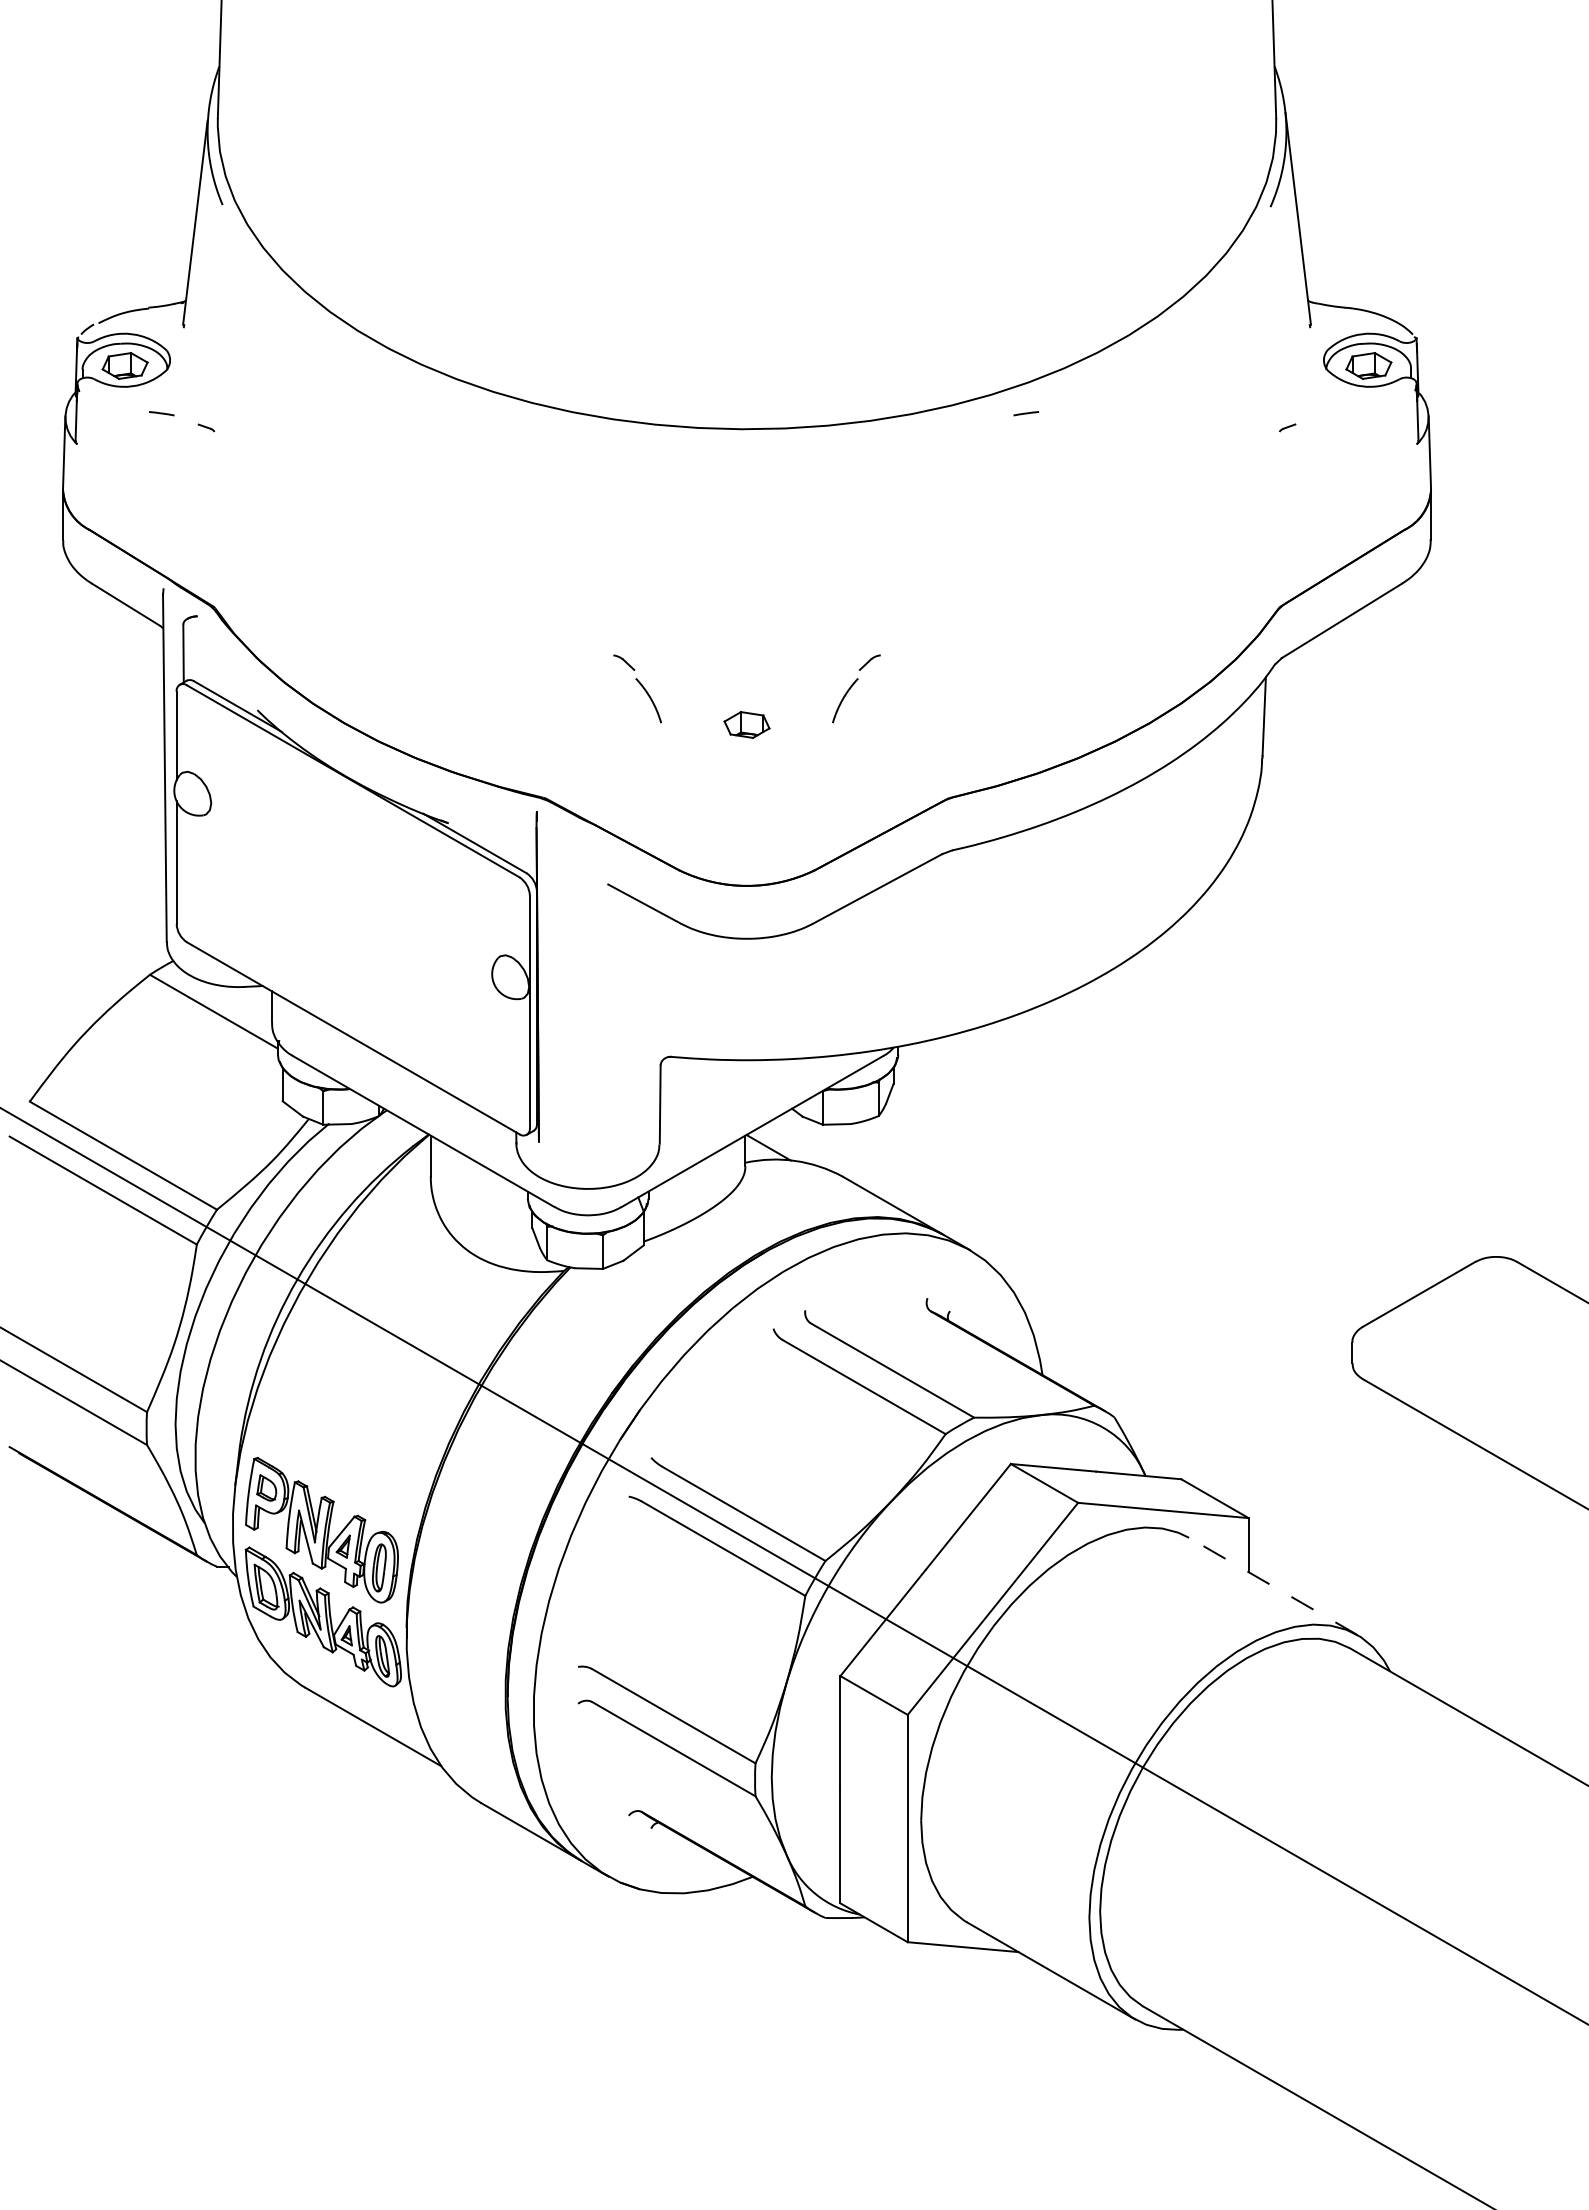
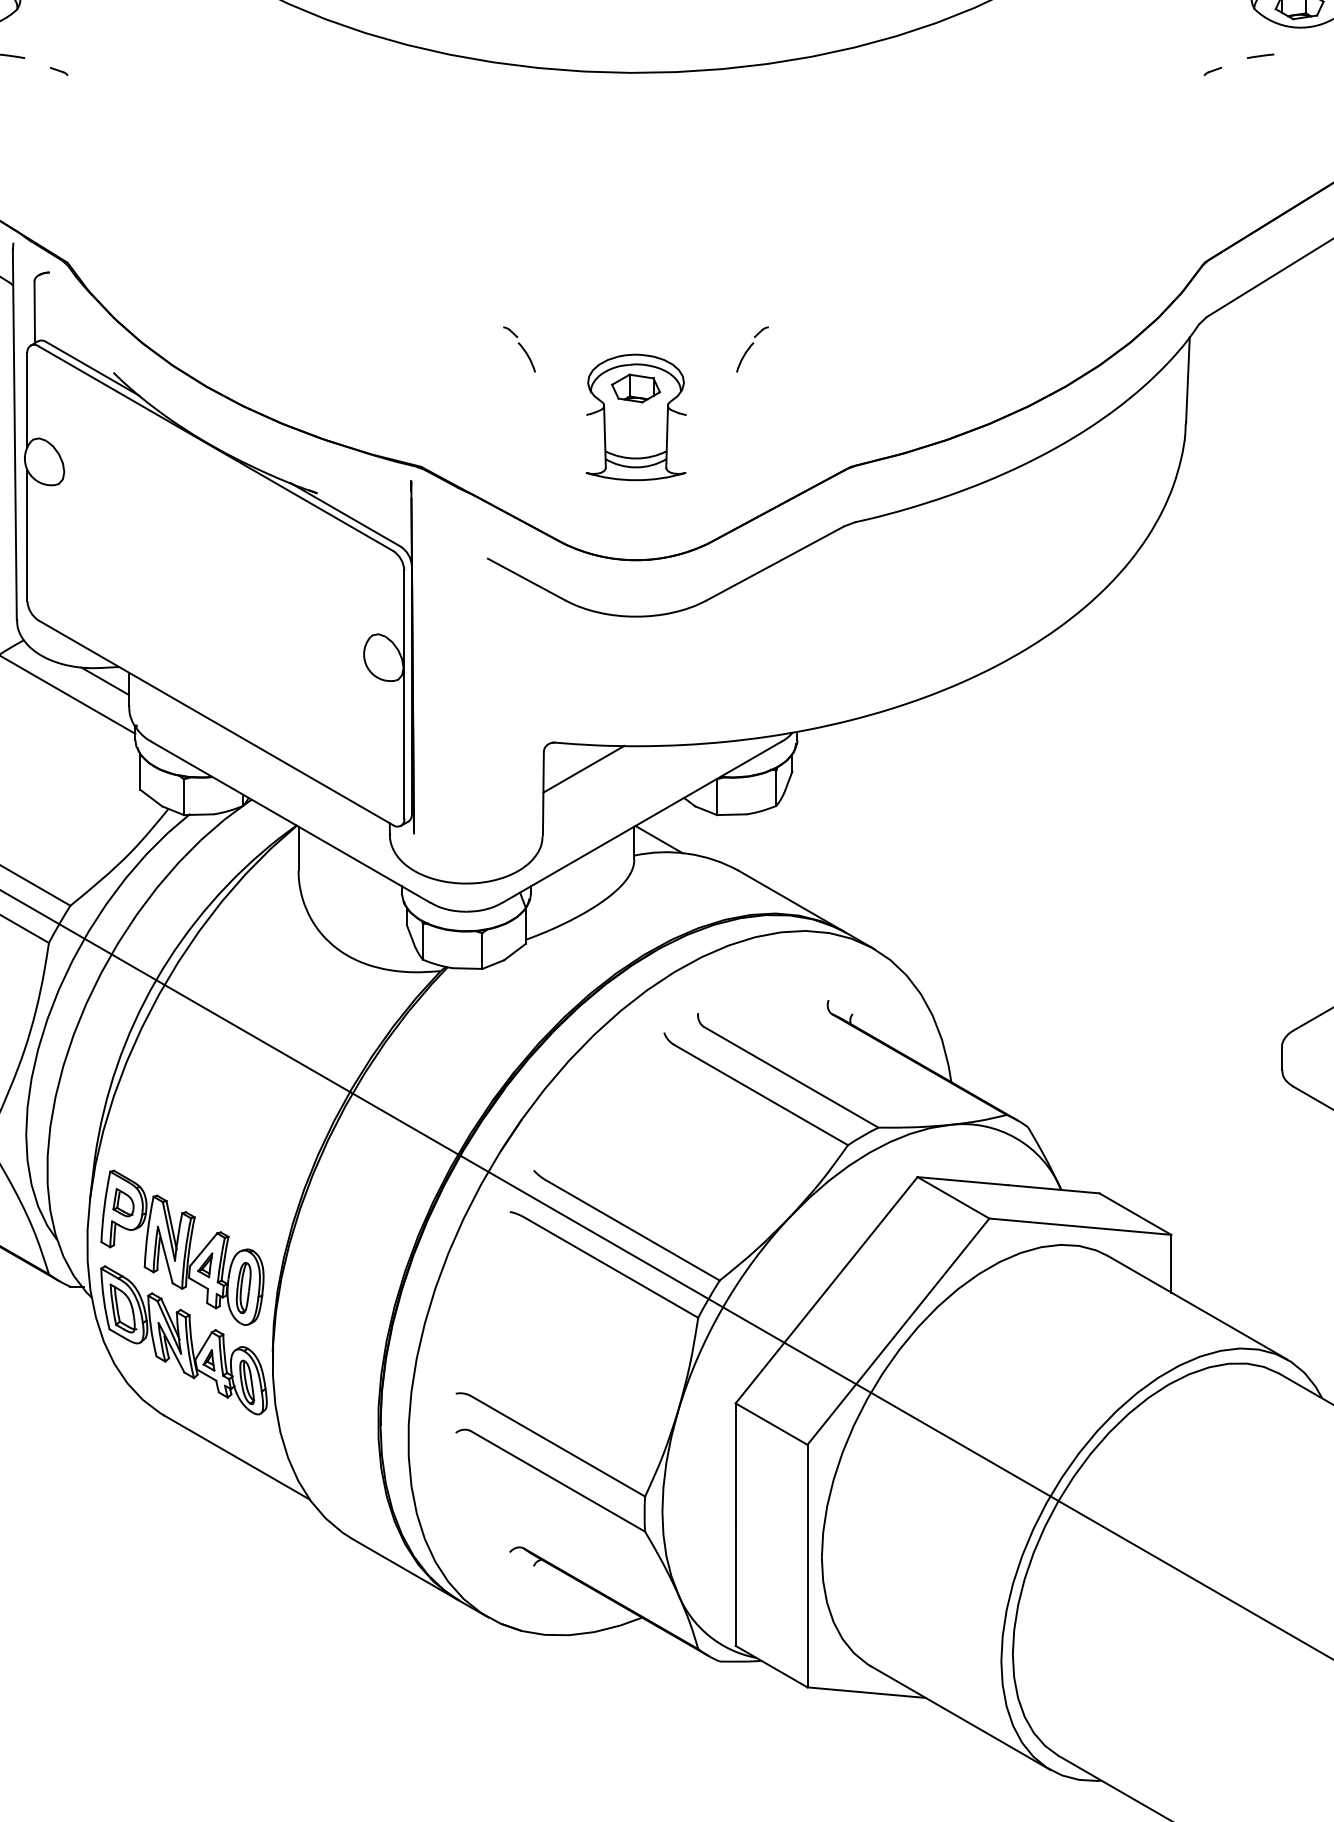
line: (1026, 413) -> (1260, 56), moved
part: (637, 687) -> (519, 348), size x0.62
part: (855, 687) -> (751, 348), size x0.62
part: (747, 751) -> (636, 416), added
line: (249, 999) -> (105, 681), added
line: (698, 1081) -> (584, 768), added
line: (1272, 1586) -> (1196, 1307), dashed -> solid

